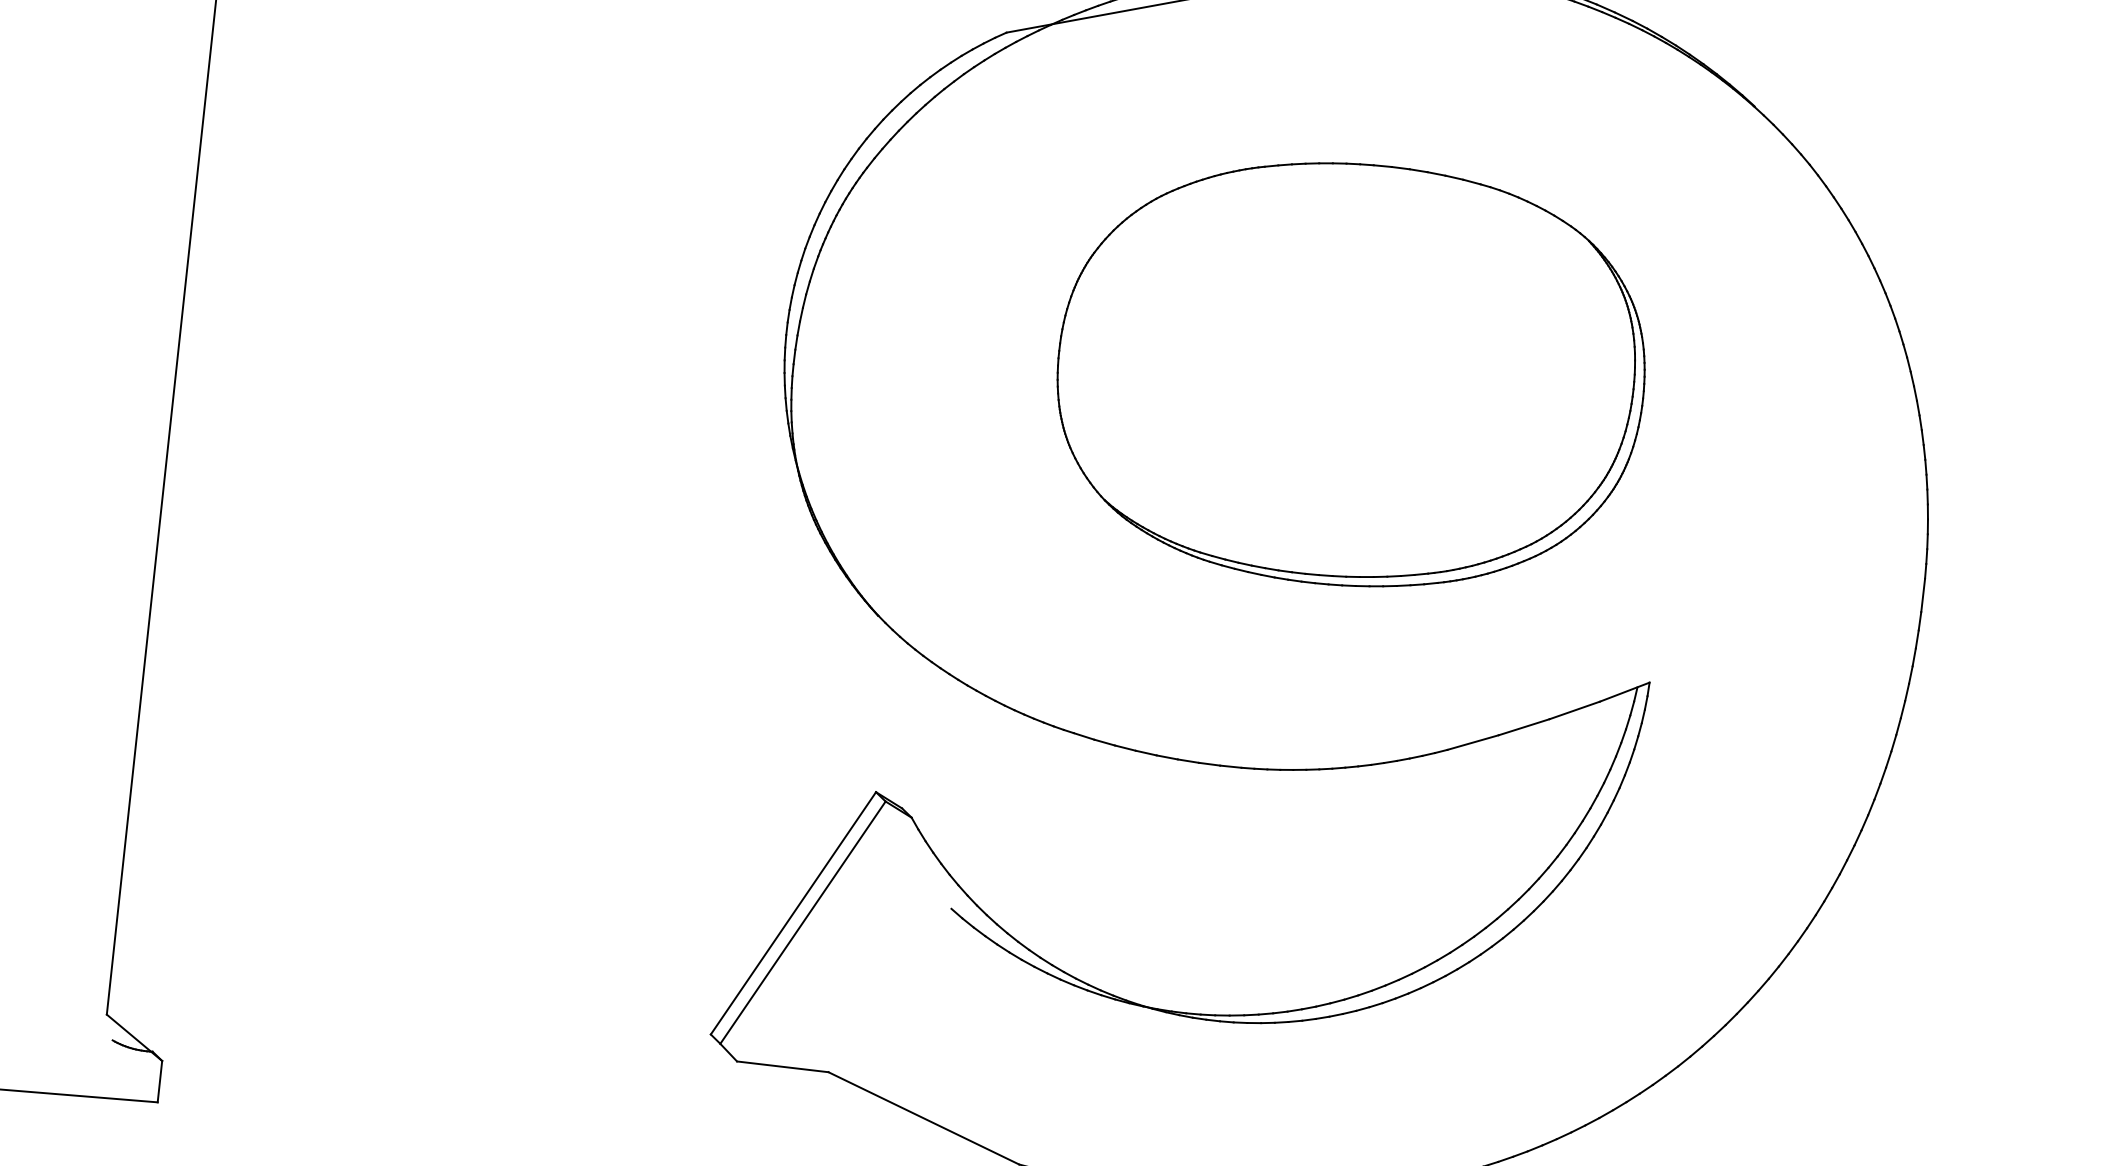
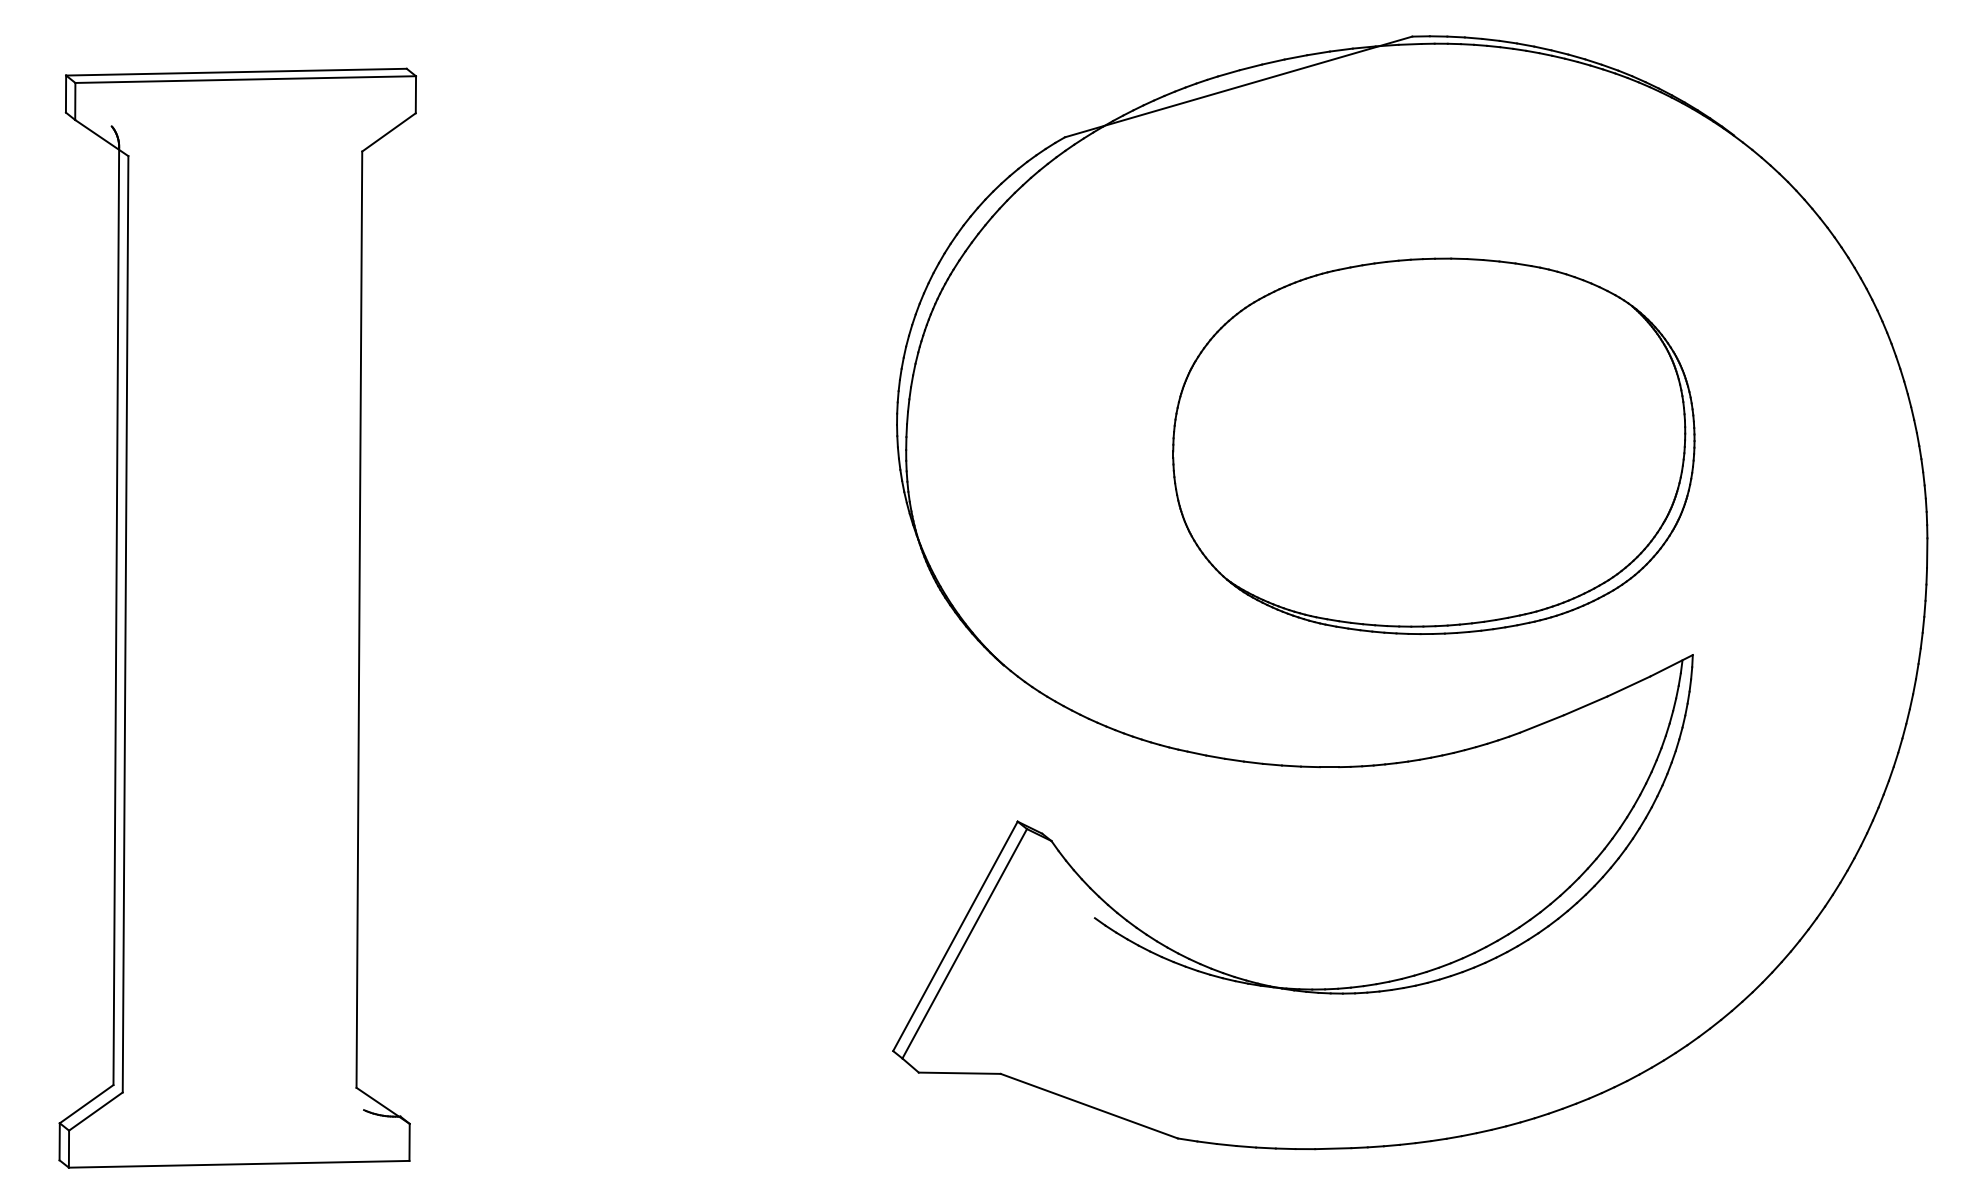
part: (1350, 374) -> (1433, 446), moved

